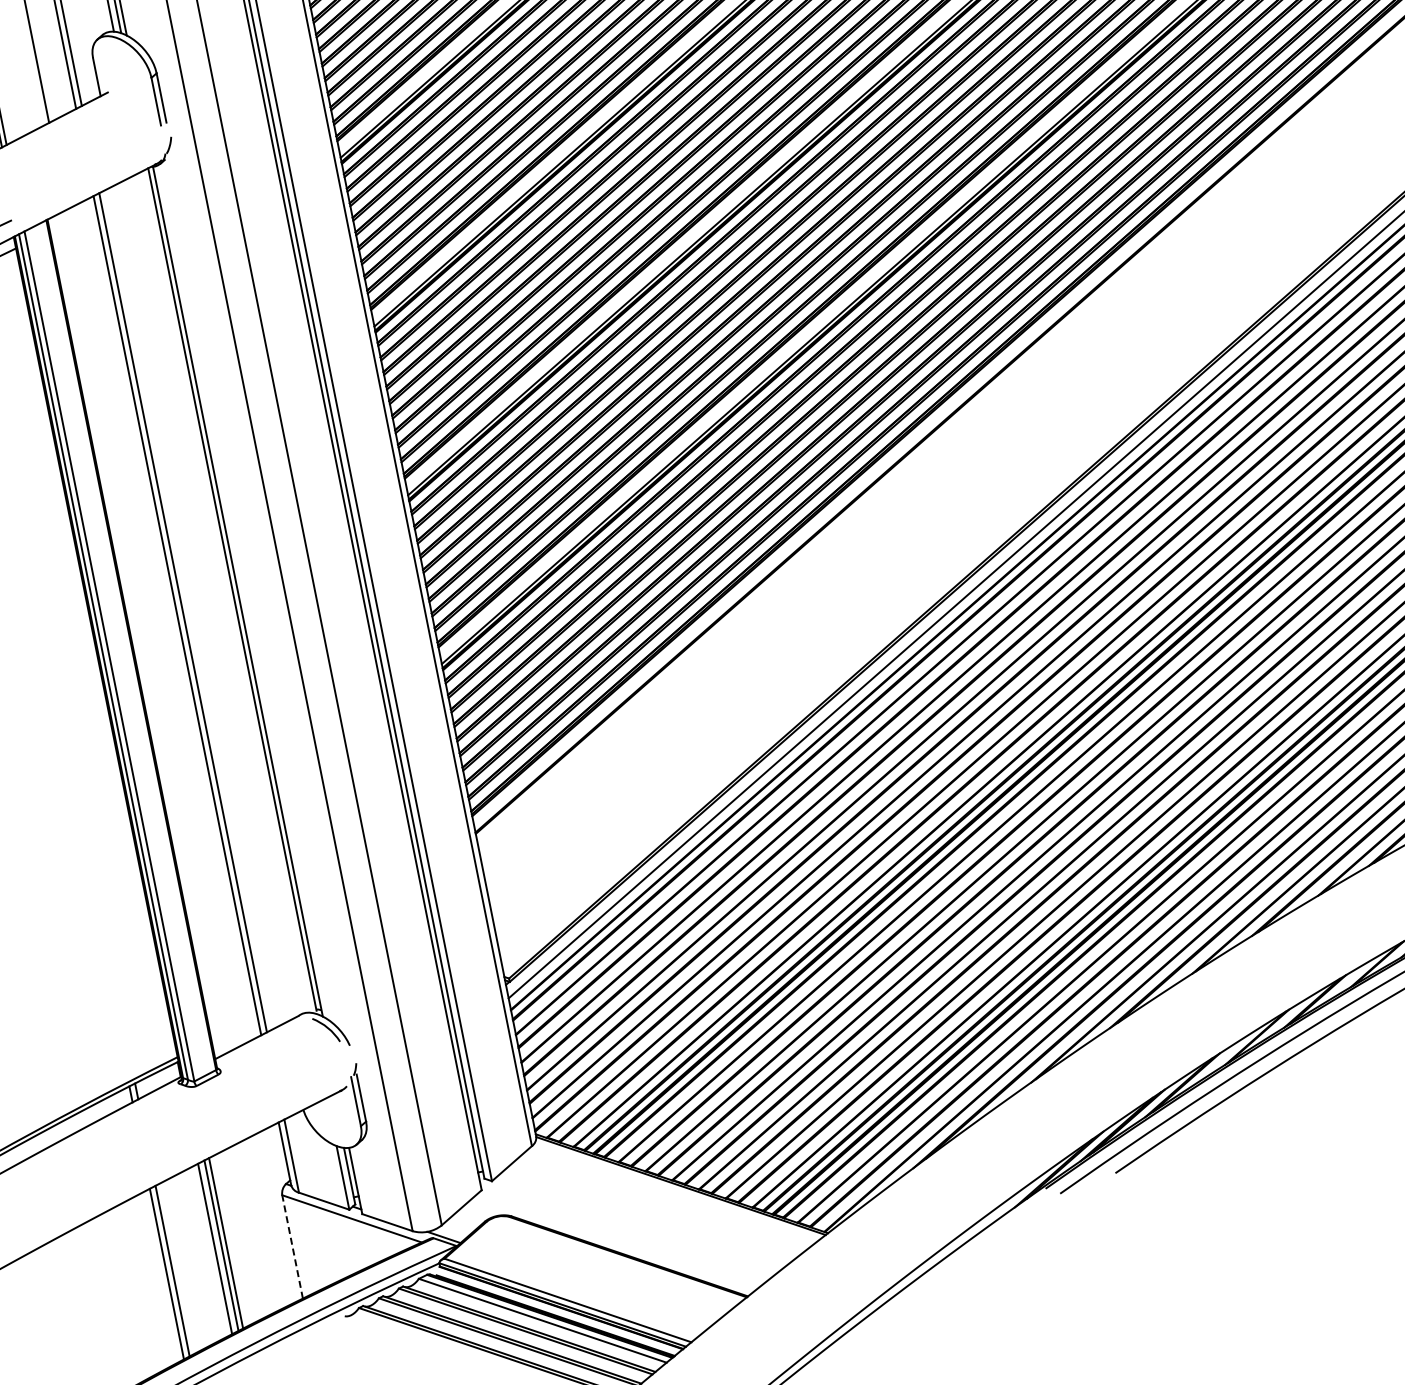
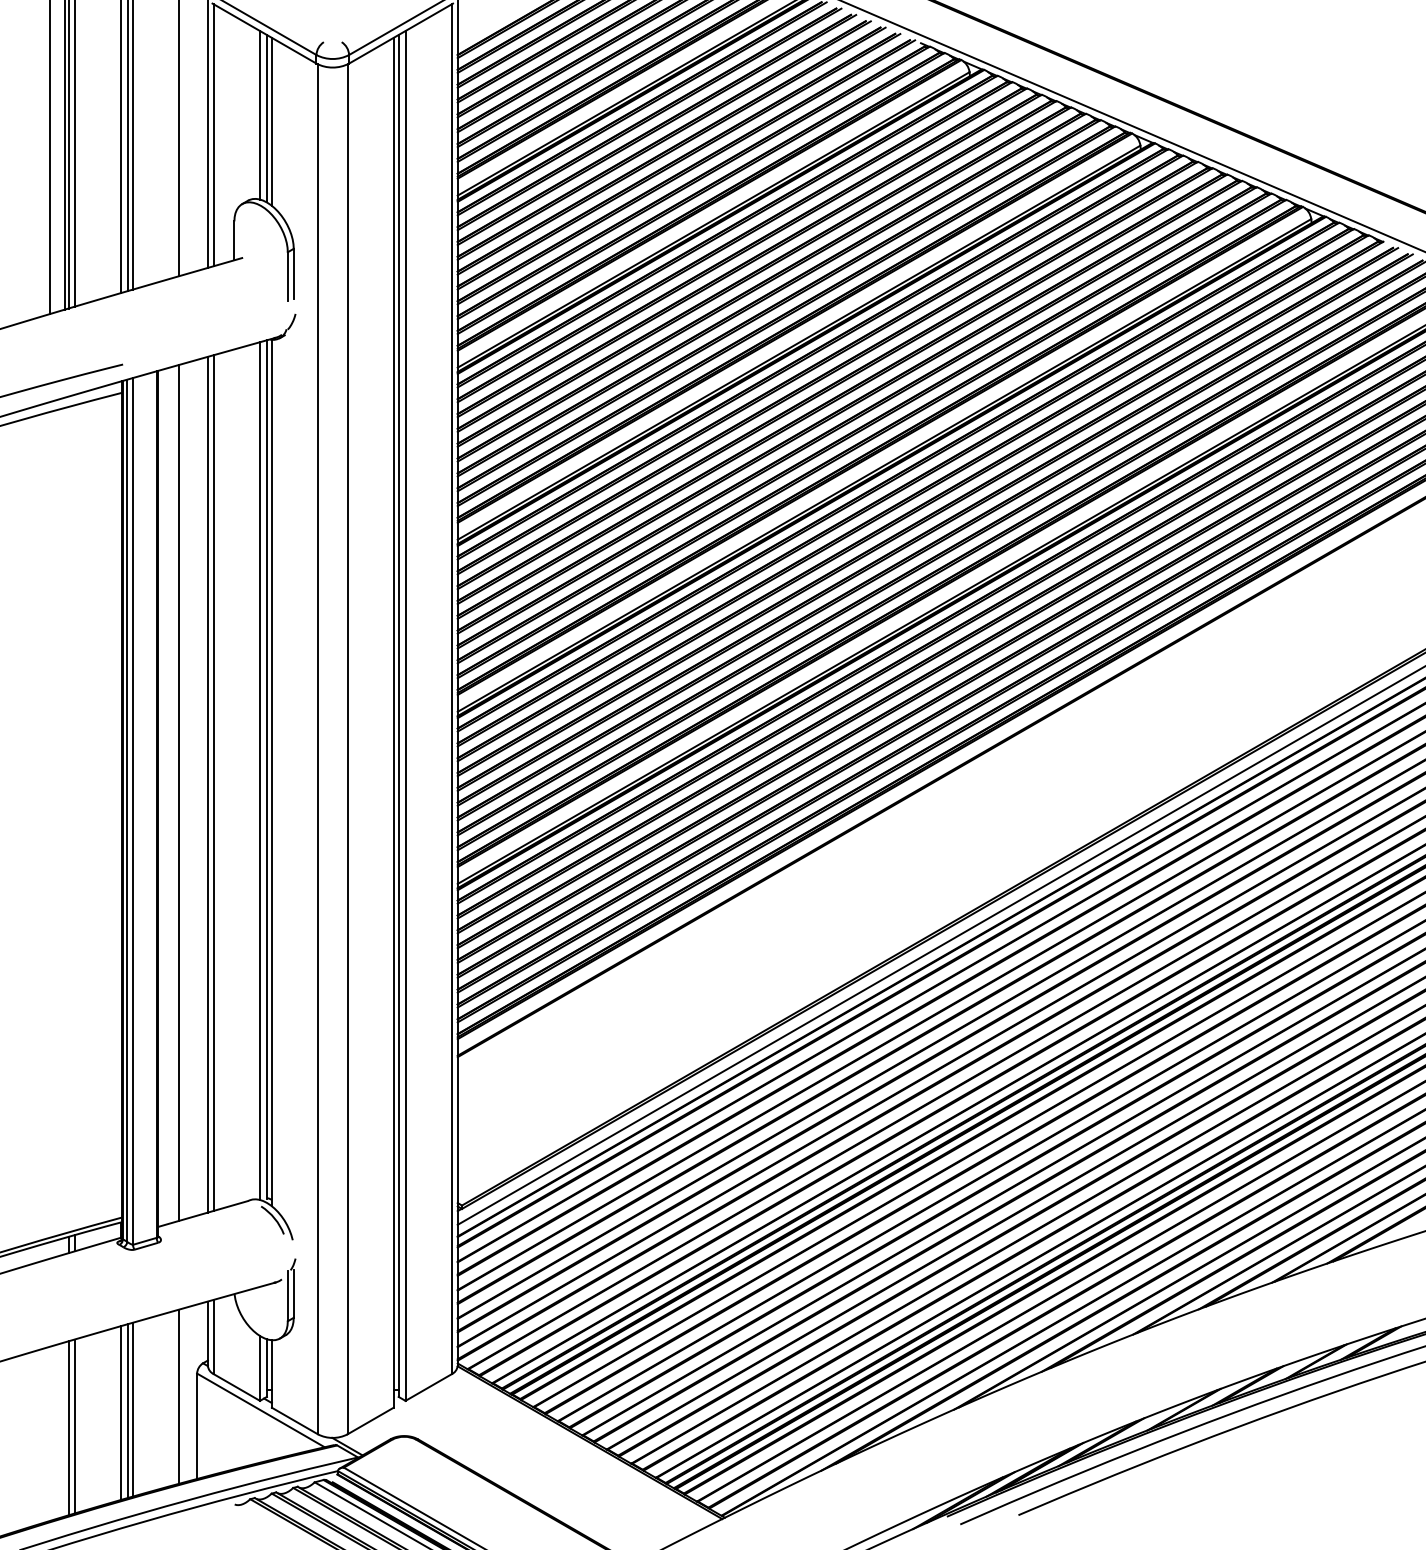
line: (226, 591) -> (260, 770), added
line: (150, 630) -> (178, 793), added
line: (268, 1221) -> (178, 1396), added
line: (293, 1247) -> (197, 1426), dashed -> solid

